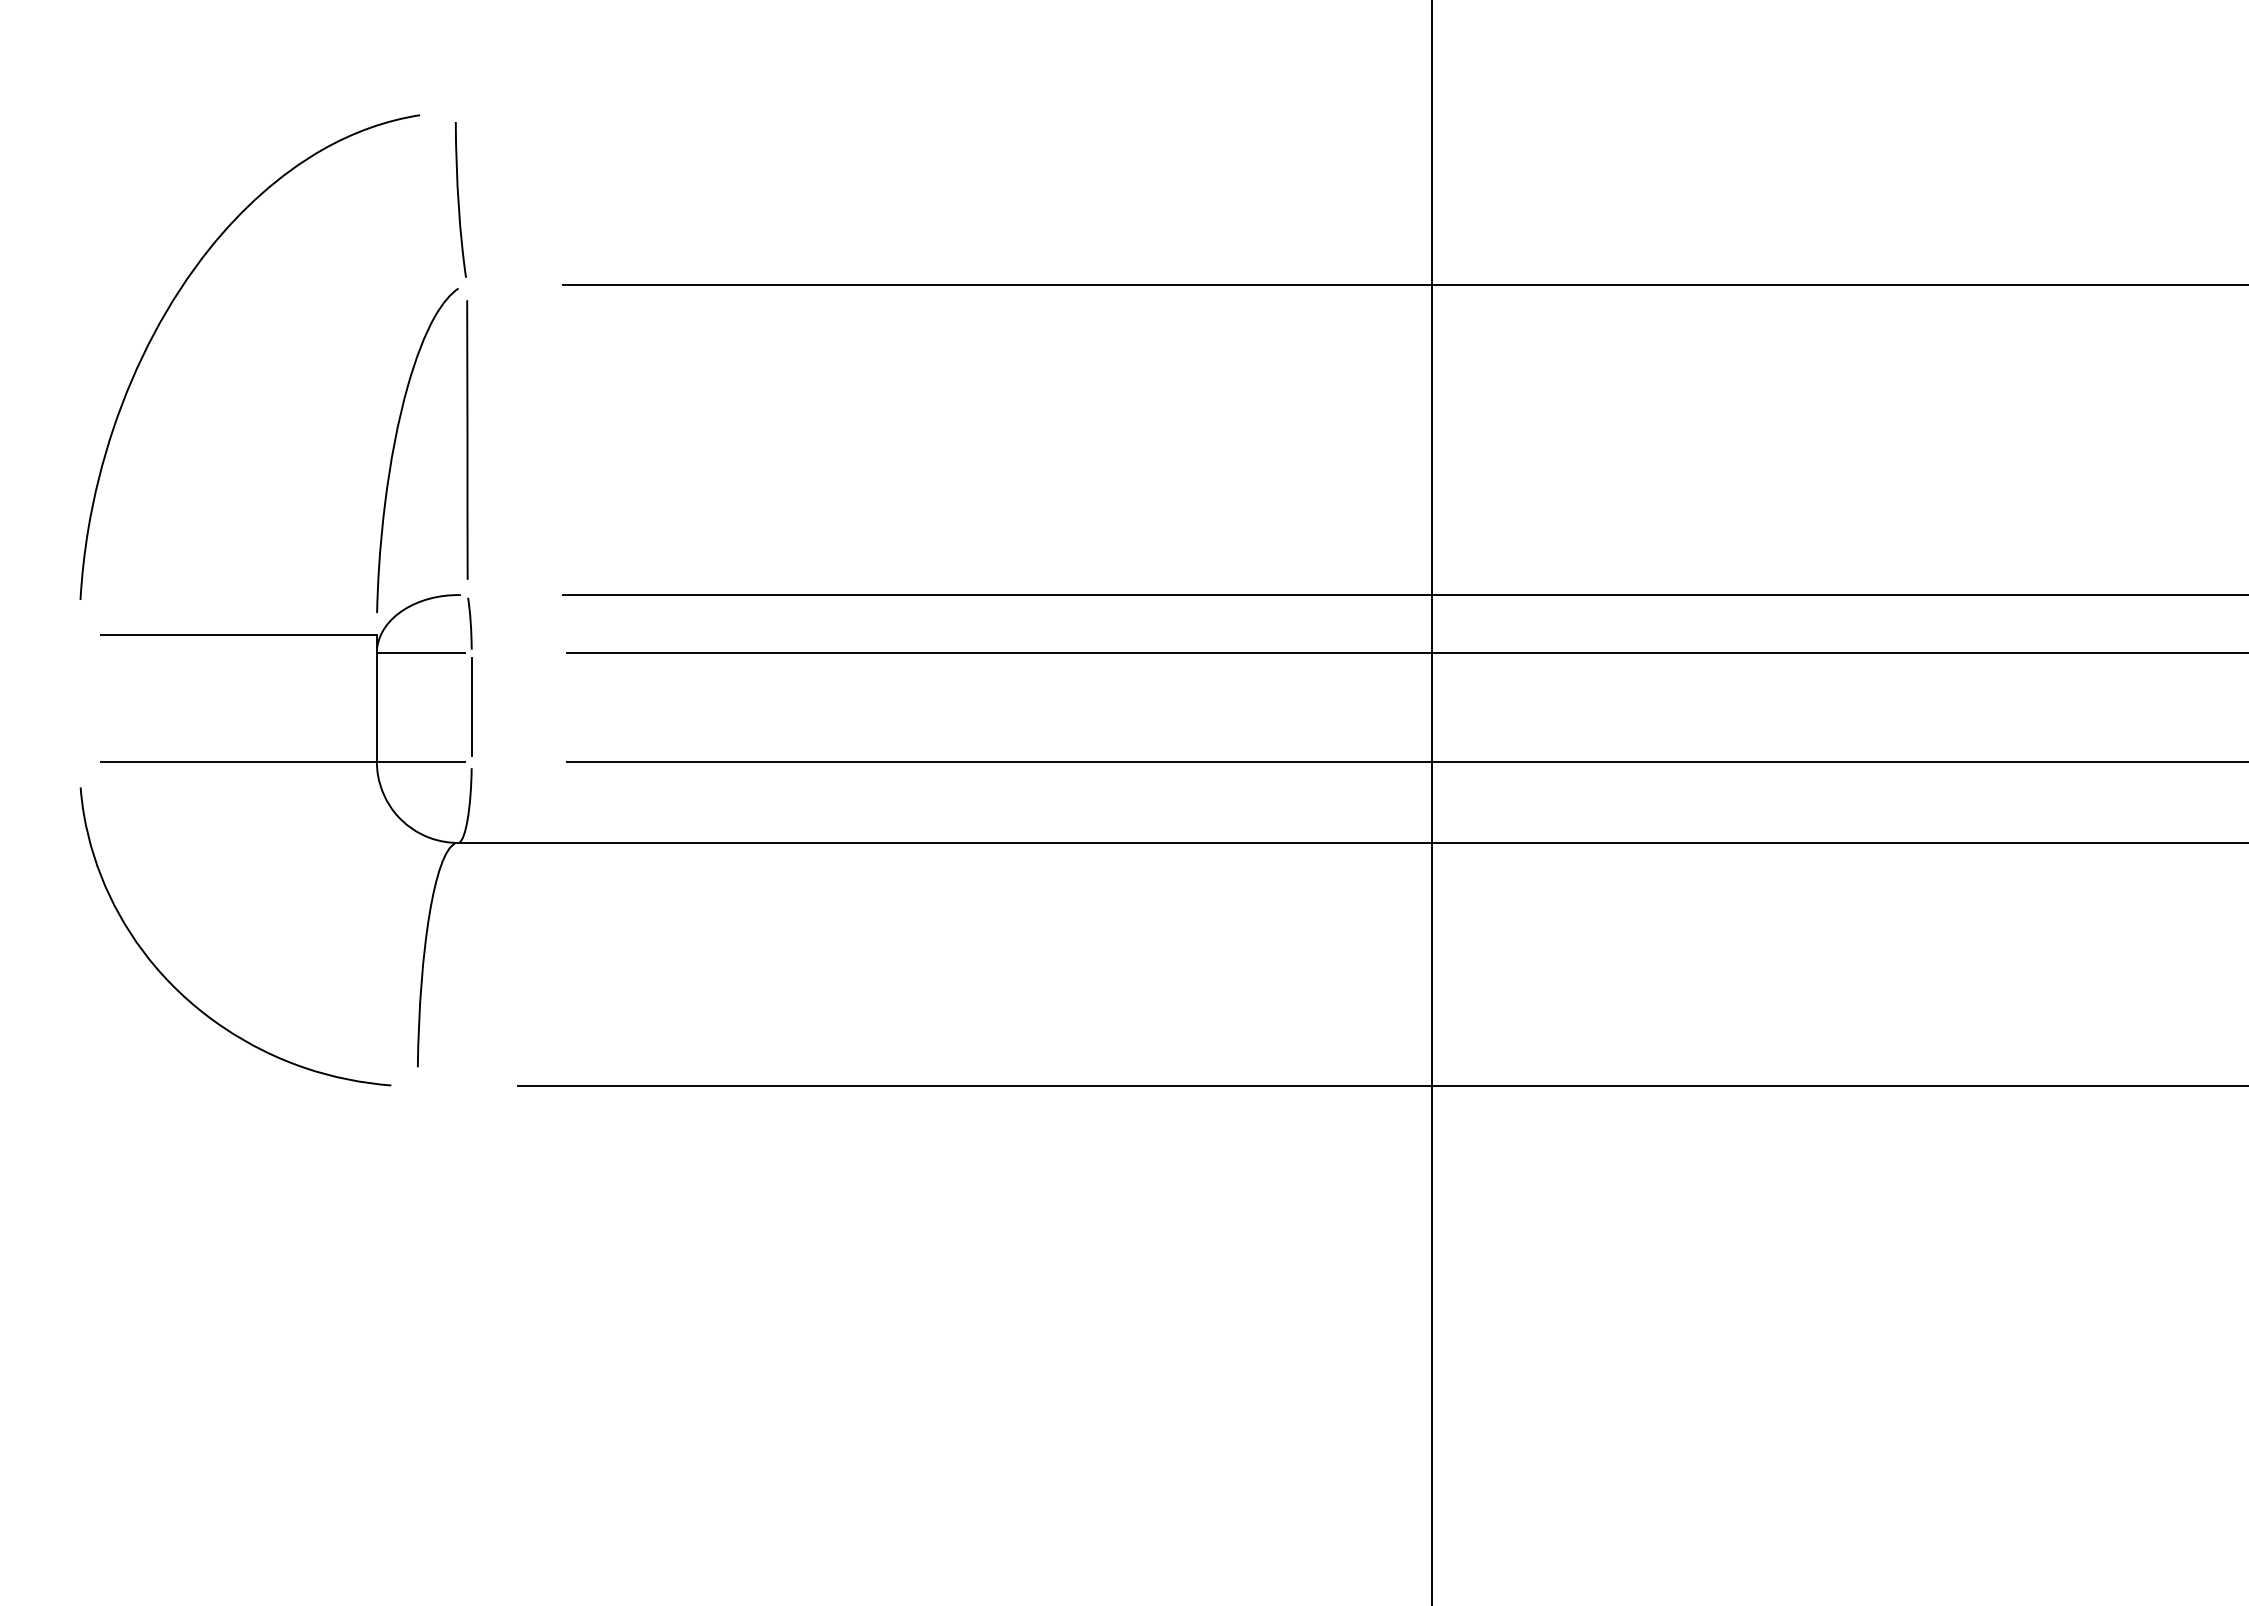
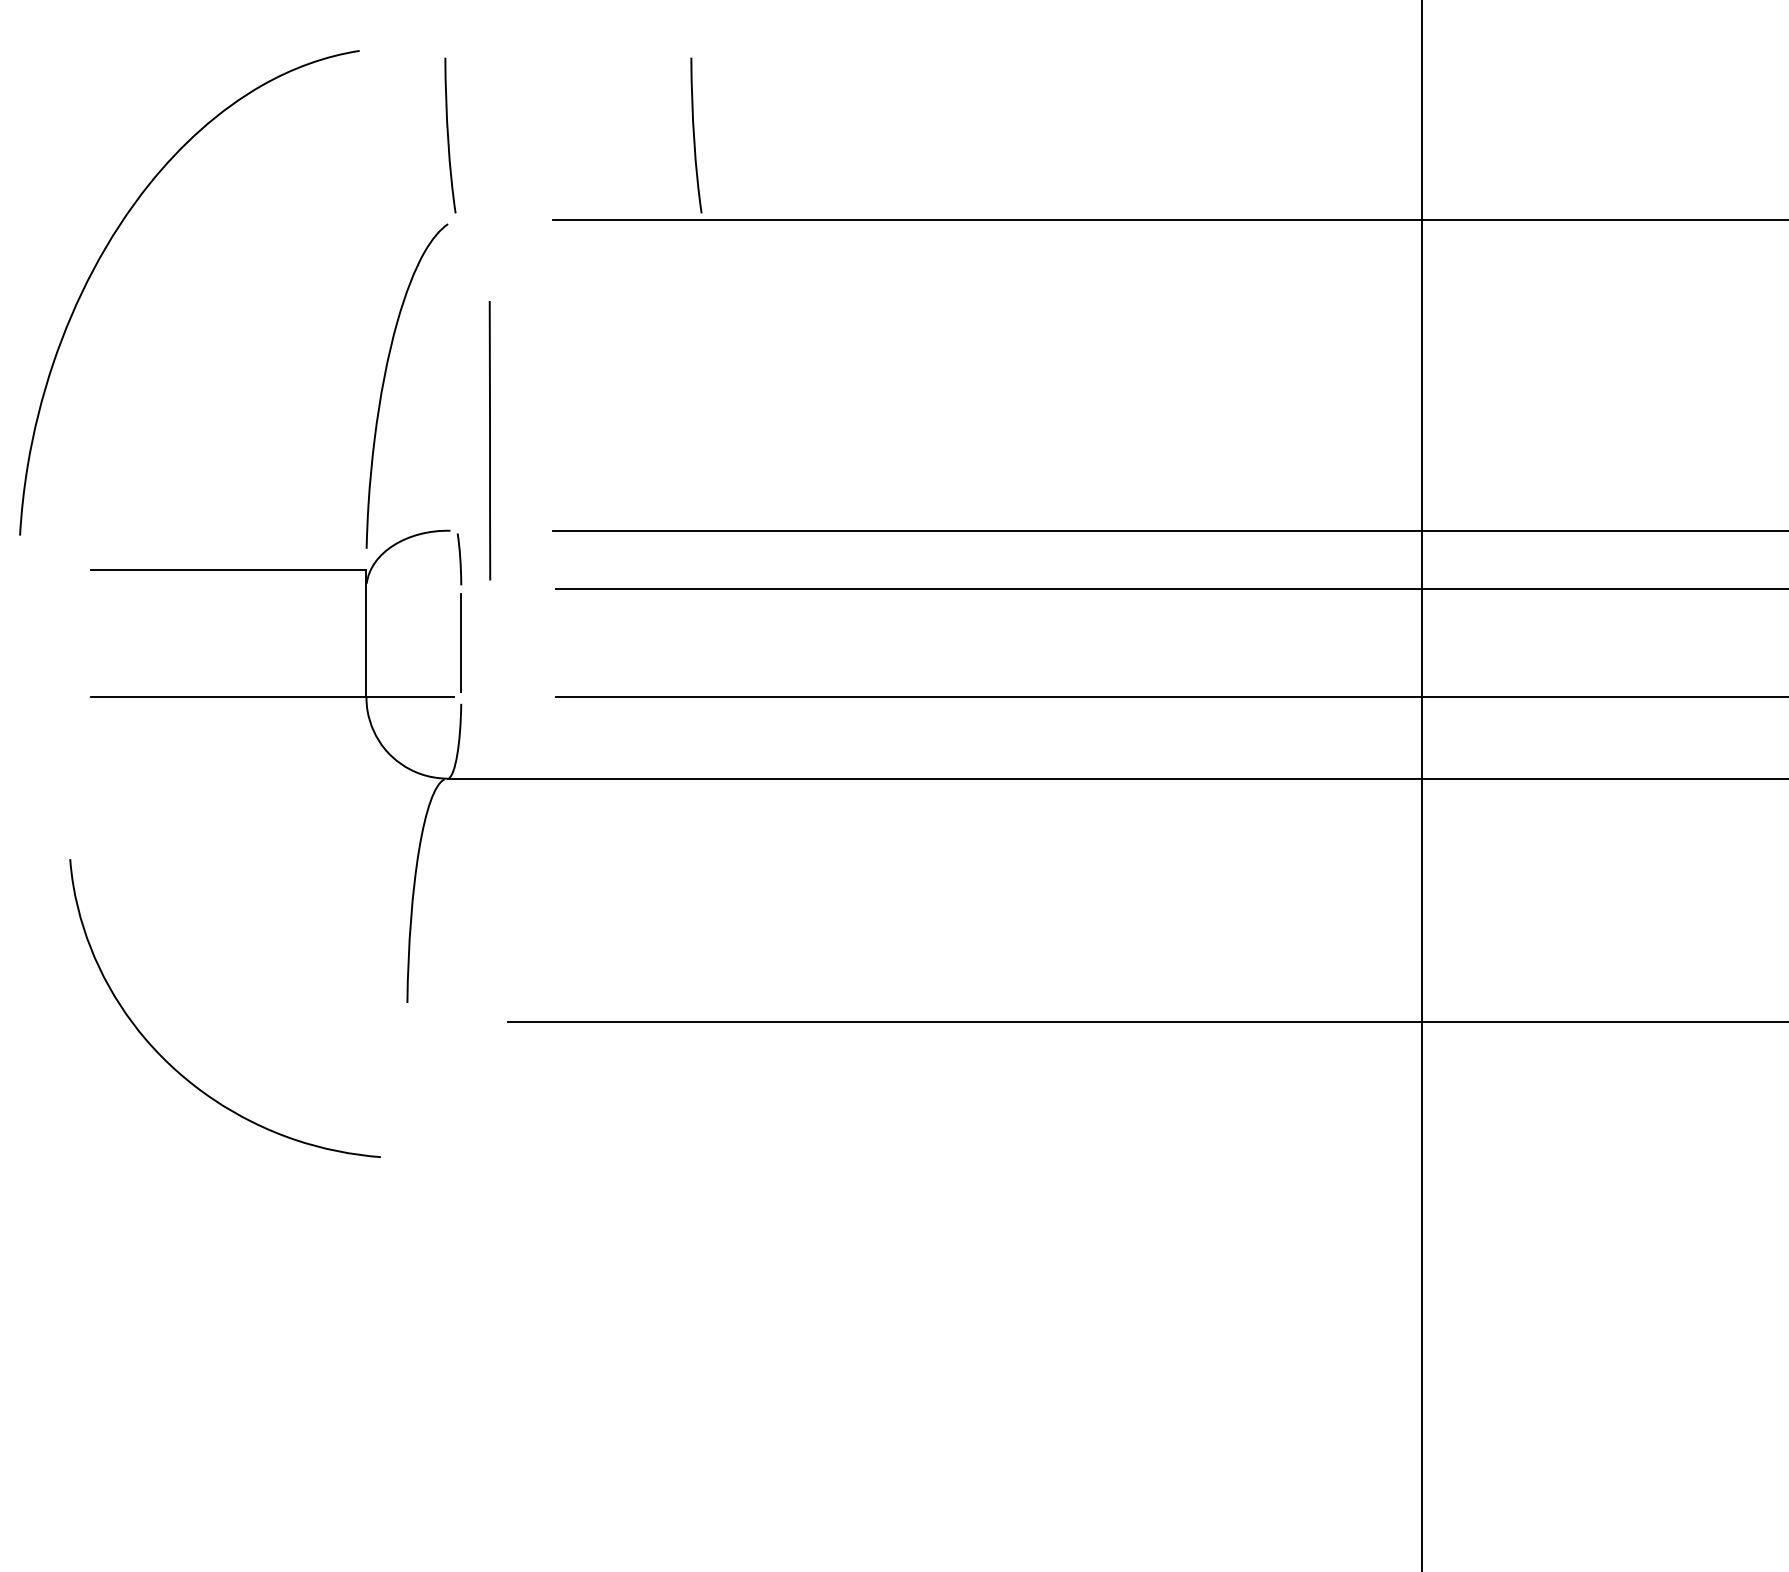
curve: (705, 199) -> (695, 135), added
curve: (170, 307) -> (110, 243), moved
line: (467, 439) -> (490, 440), moved
line: (420, 652) -> (410, 588), removed
curve: (180, 991) -> (170, 1063), moved

